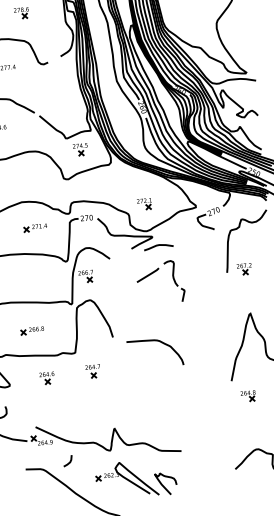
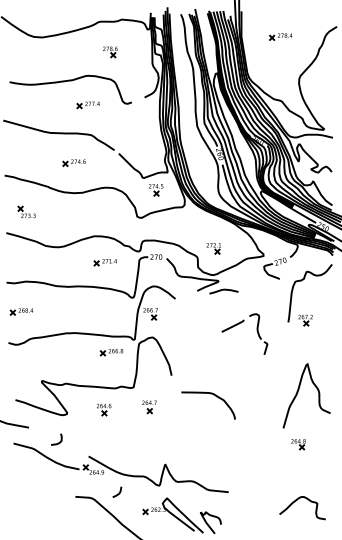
part: (154, 273) -> (239, 324), moved
part: (32, 330) -> (111, 352), moved
curve: (156, 341) -> (210, 394), moved

